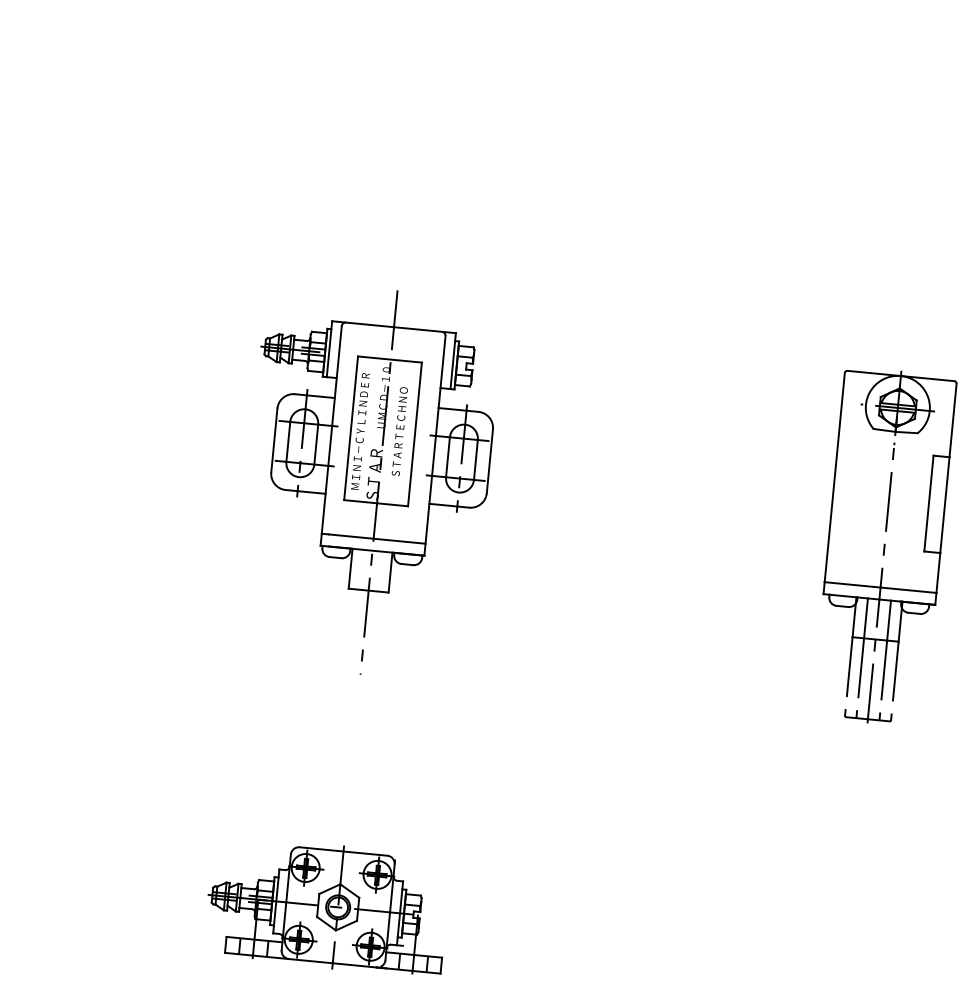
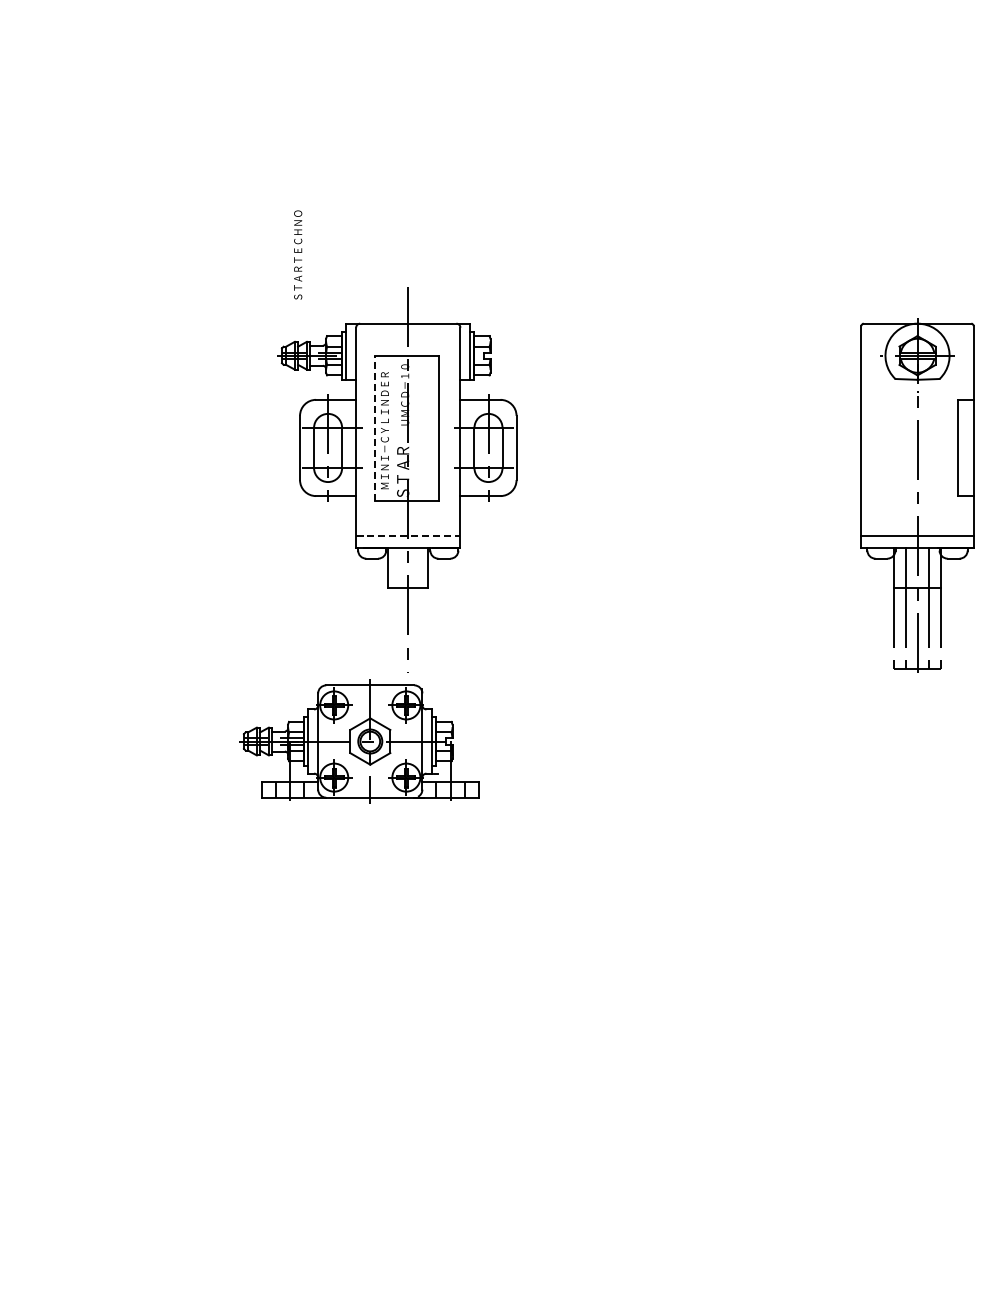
line: (351, 427) -> (375, 427), solid -> dashed
text: (400, 431) -> (298, 254), moved
line: (373, 539) -> (408, 536), solid -> dashed
part: (327, 906) -> (359, 741), moved

